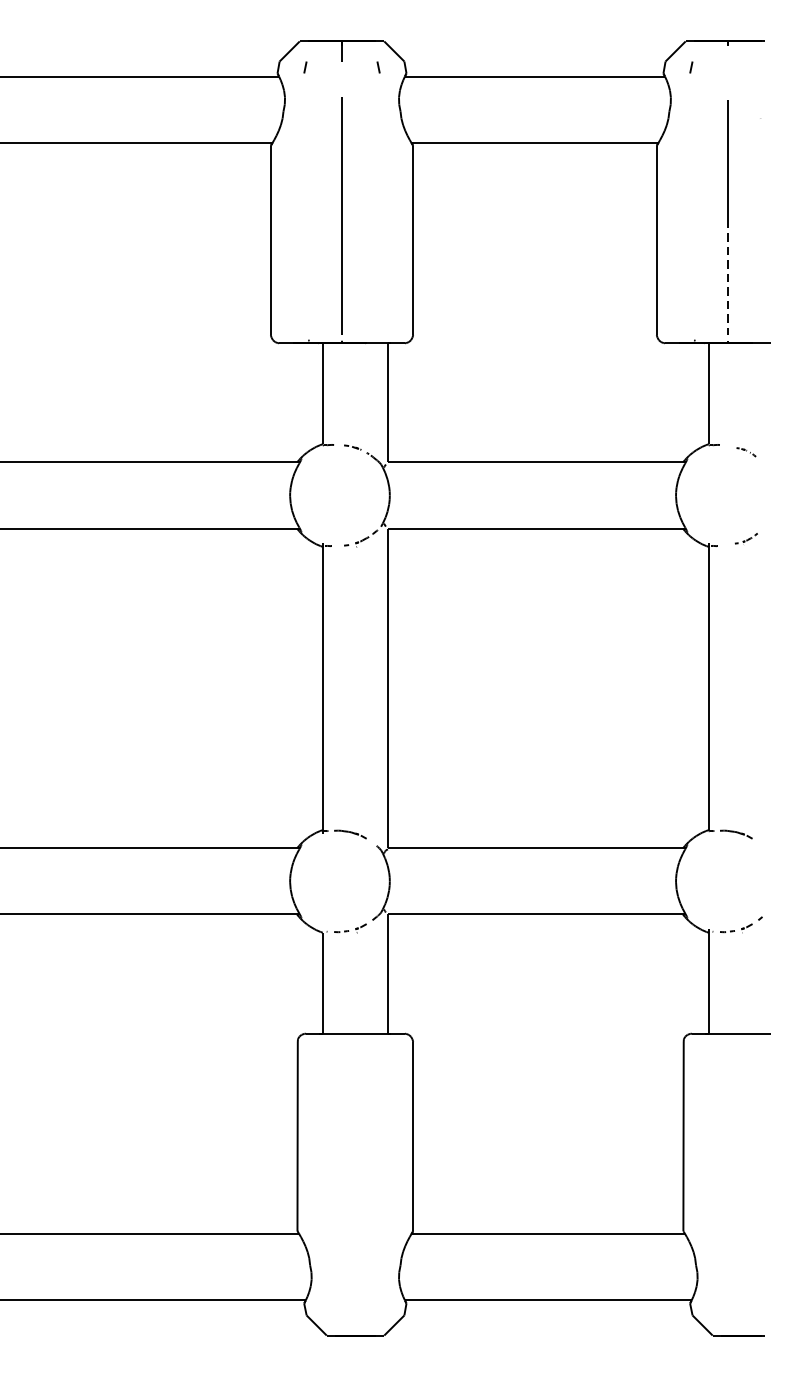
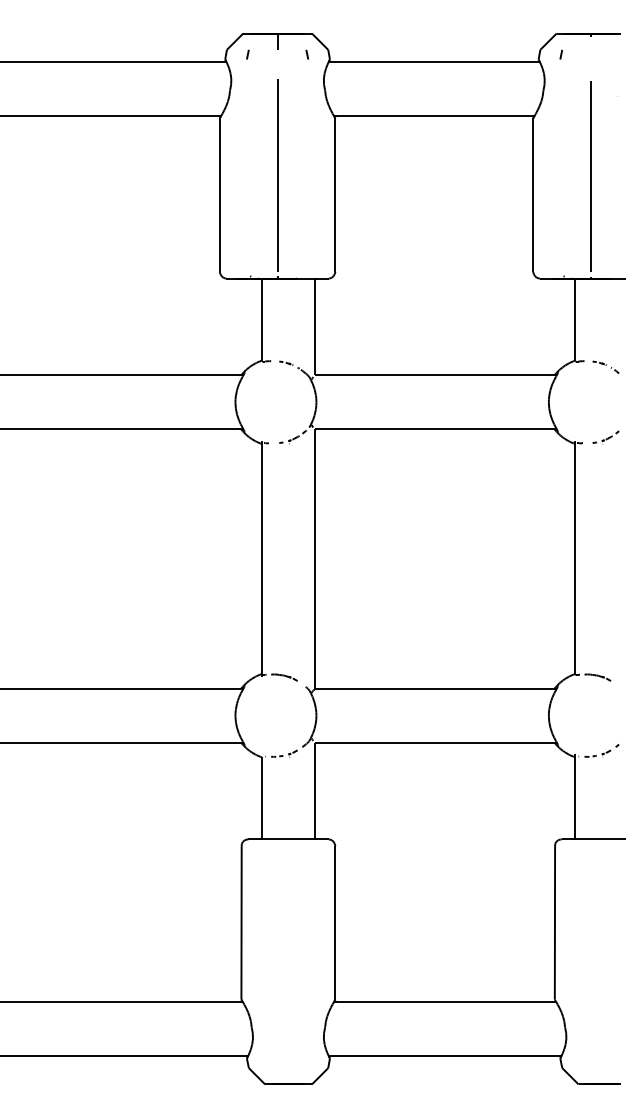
line: (727, 277) -> (590, 225), dashed -> solid
part: (745, 451) -> (605, 366), size x1.67
part: (745, 538) -> (605, 437), size x1.43

